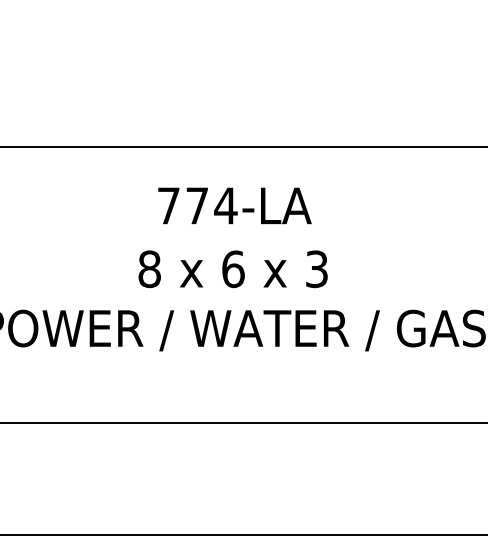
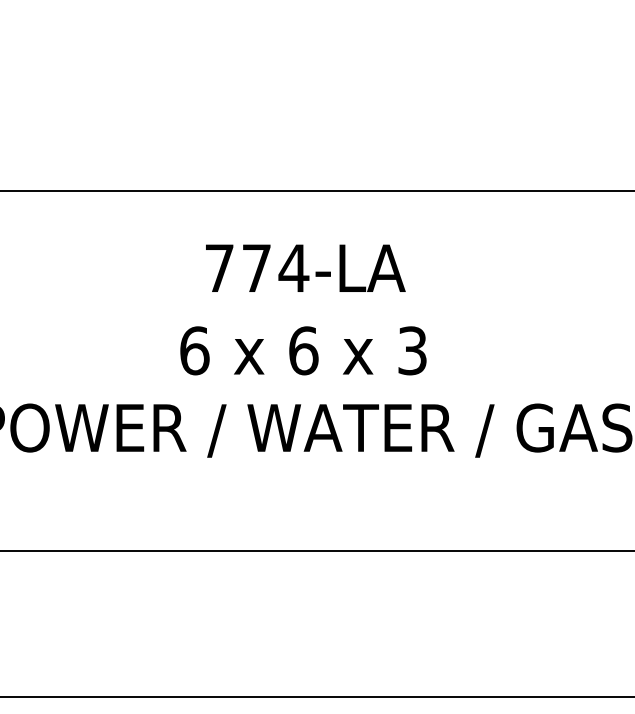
text: (149, 269) -> (194, 350), 8 -> 6

